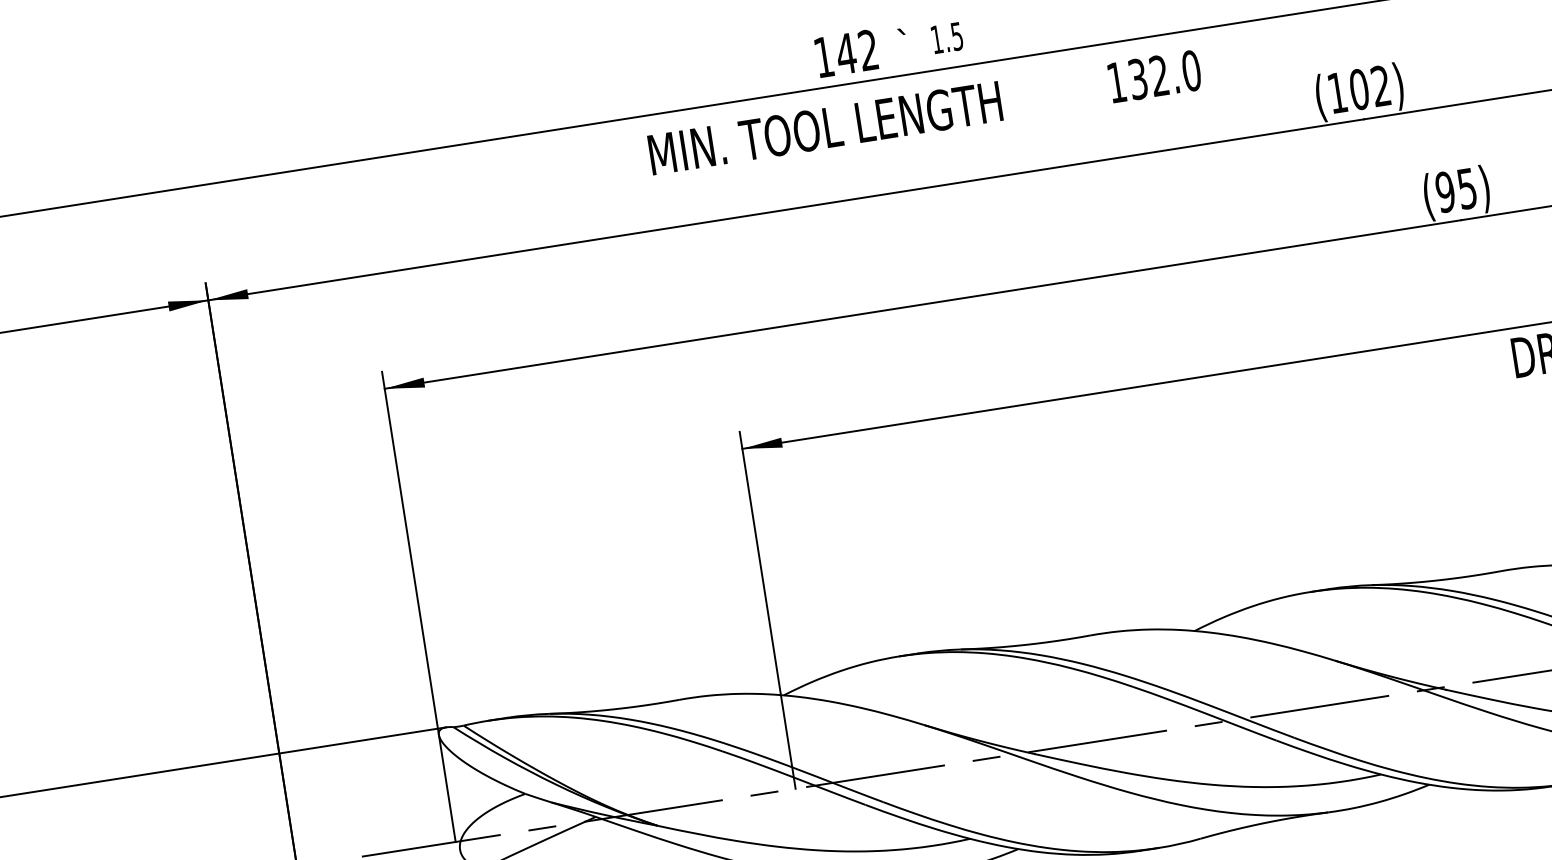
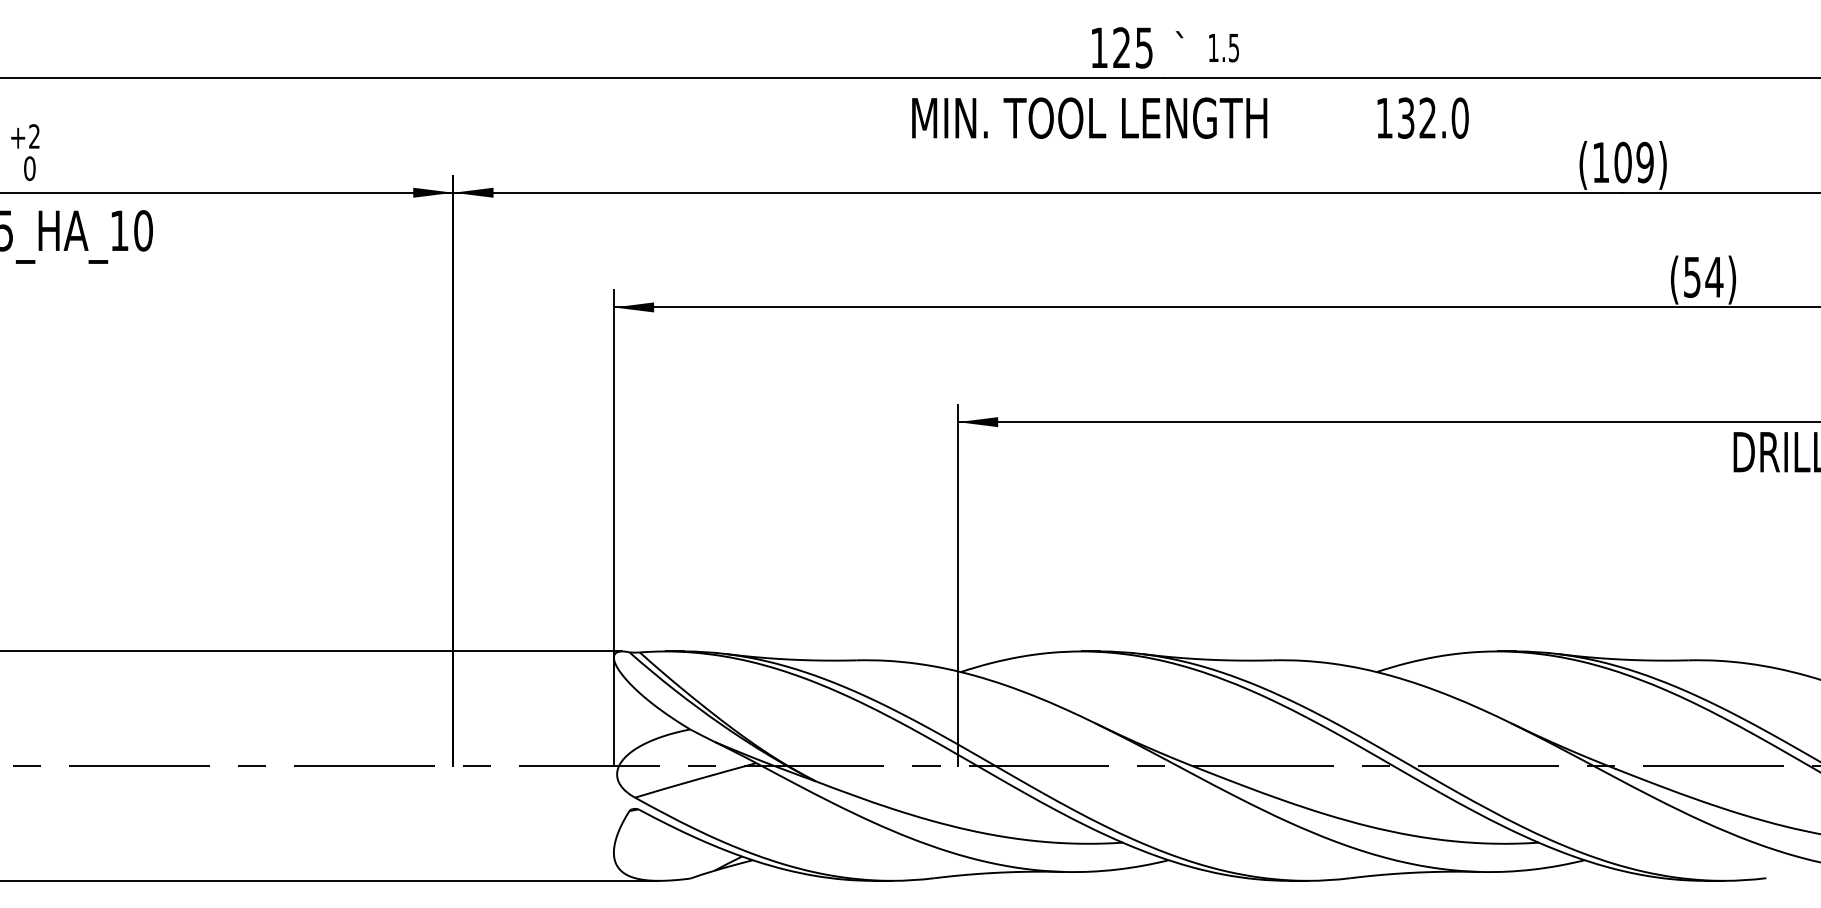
text: (856, 51) -> (1132, 47), 142 -> 125
text: (1380, 86) -> (1644, 162), (102) -> (109)
text: (1456, 190) -> (1703, 277), (95) -> (54)

